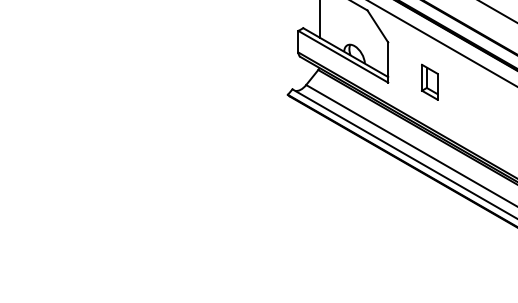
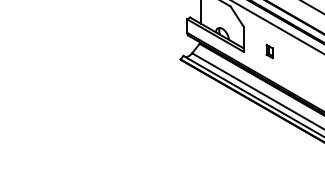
part: (429, 82) -> (269, 51), size x0.6

